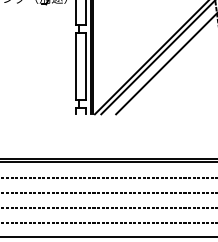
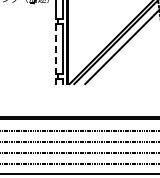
line: (75, 65) -> (55, 48), solid -> dashed

